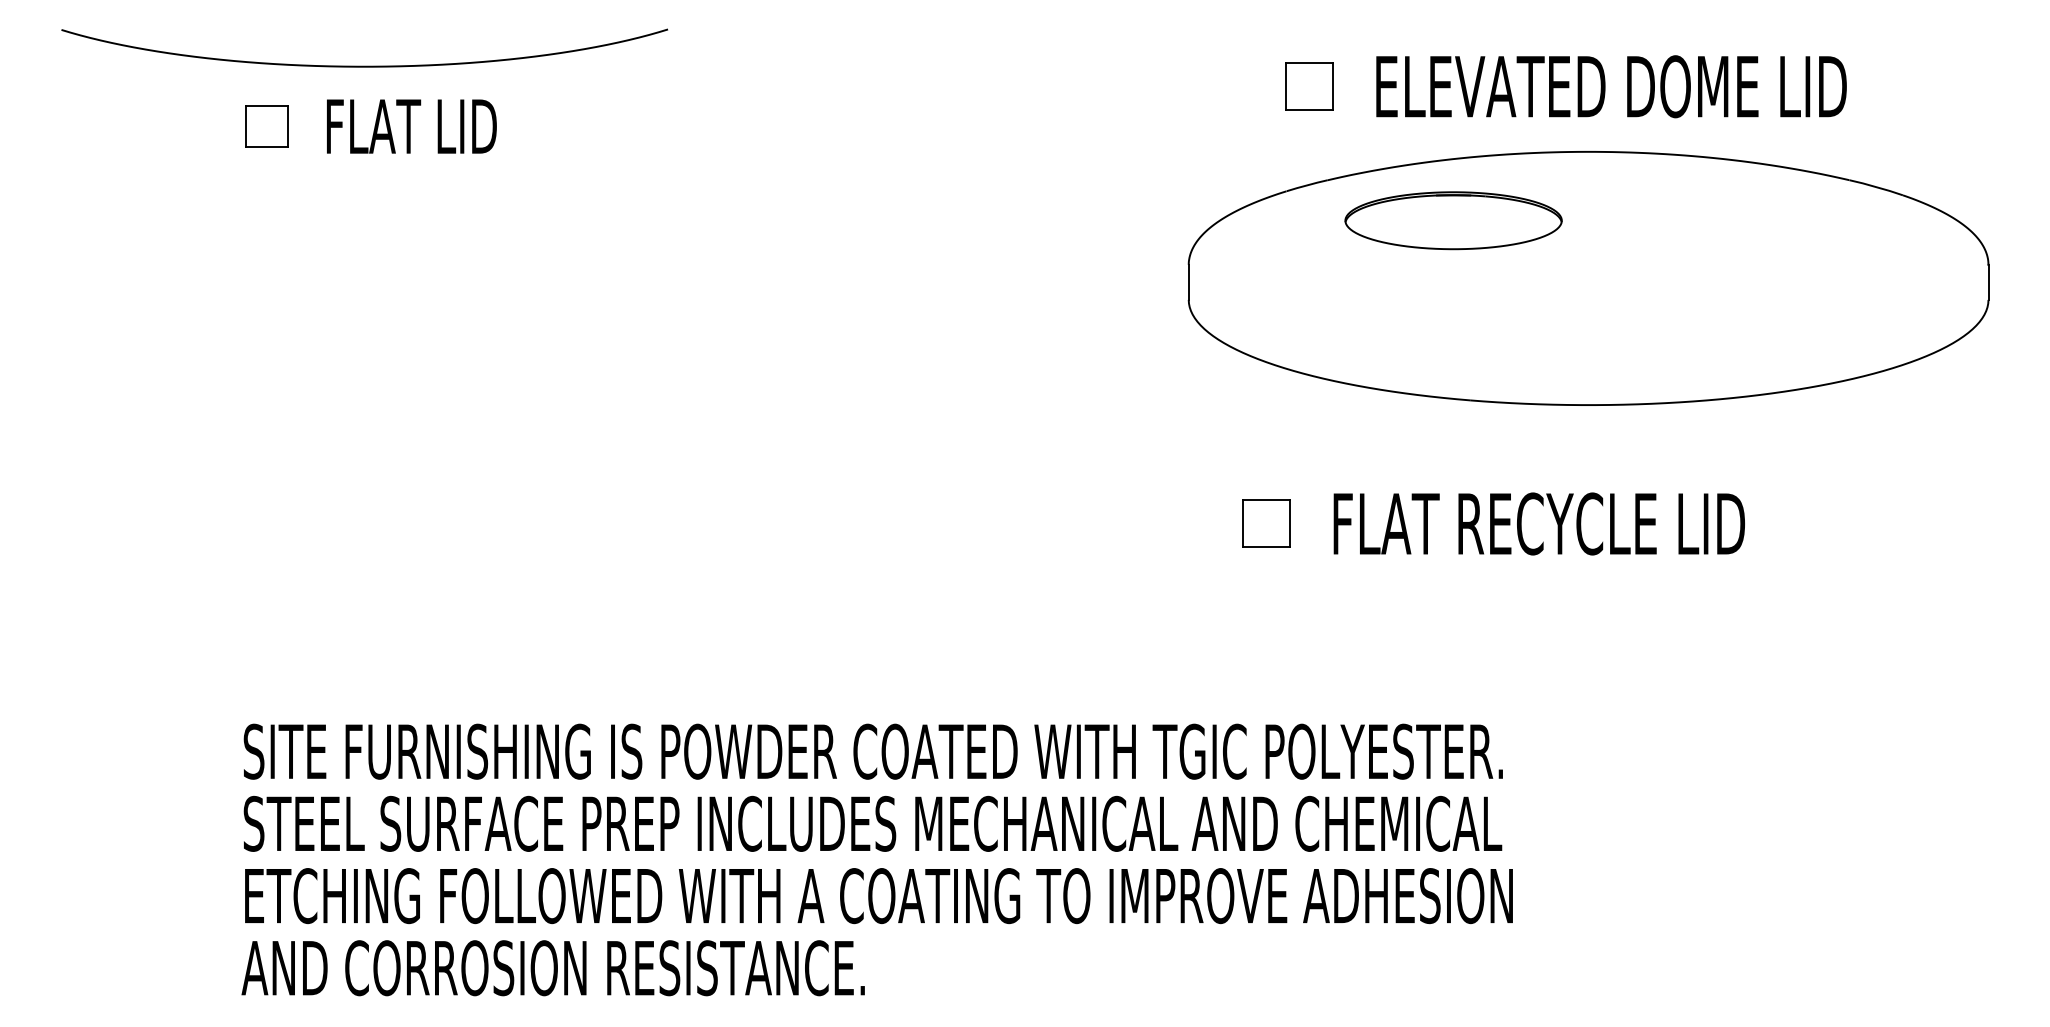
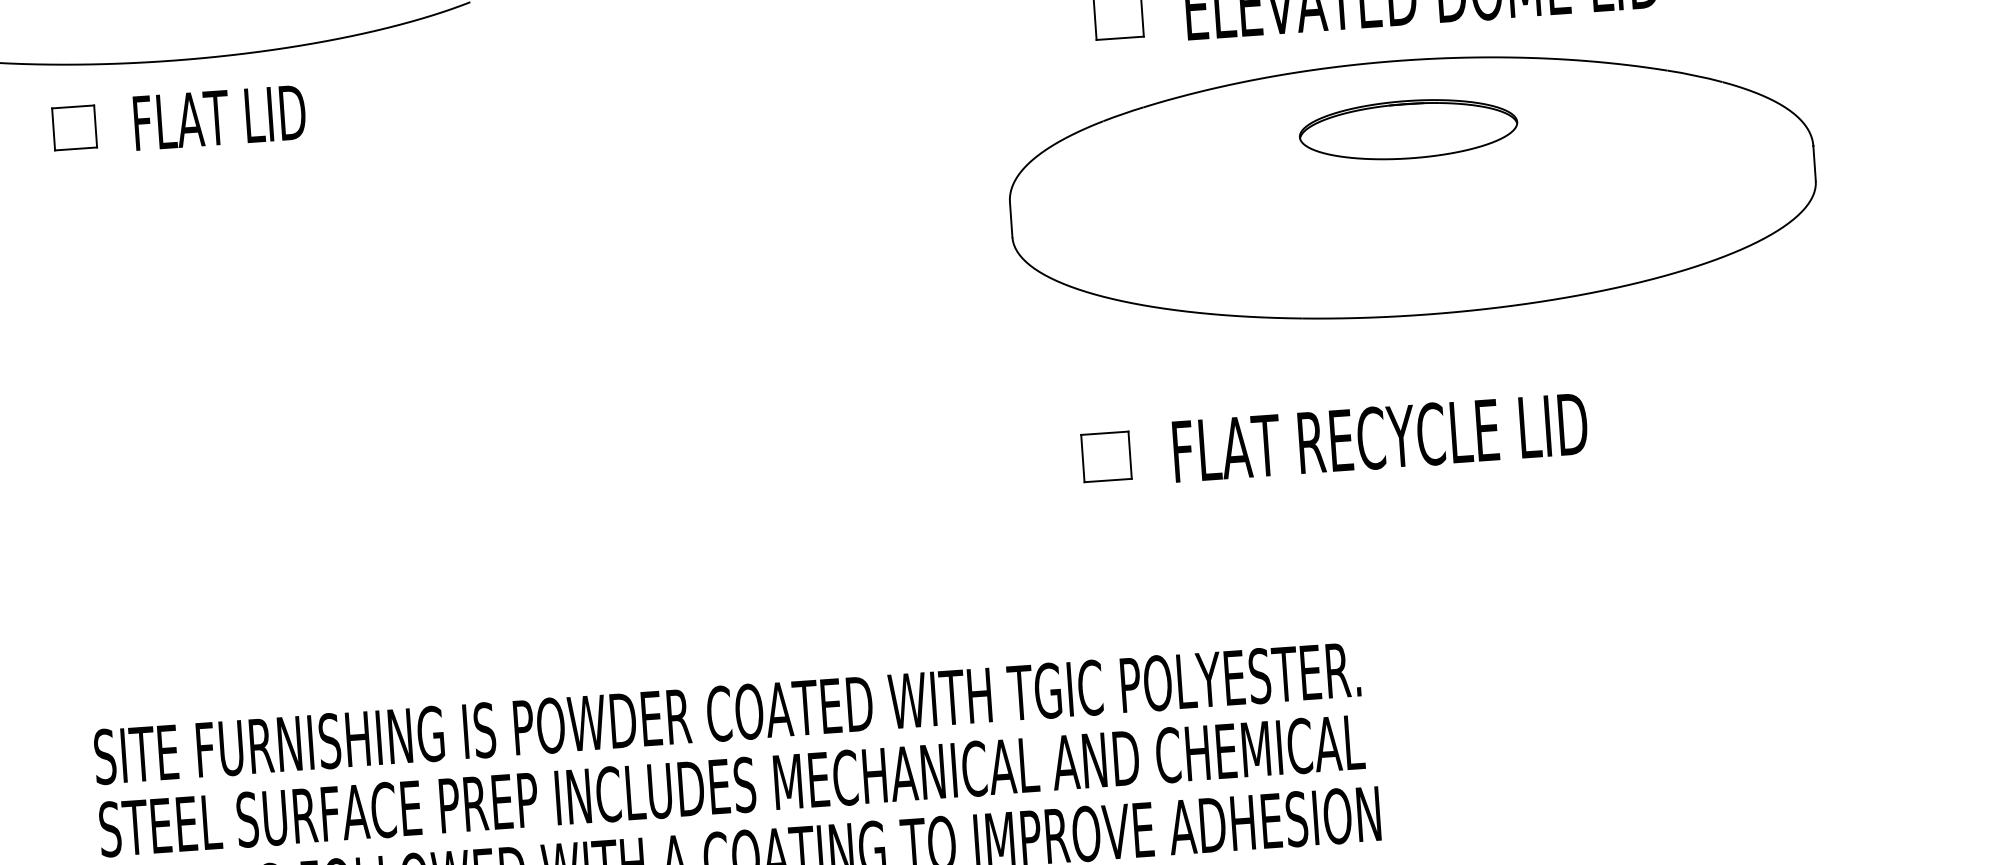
part: (1453, 220) -> (1408, 129), moved

